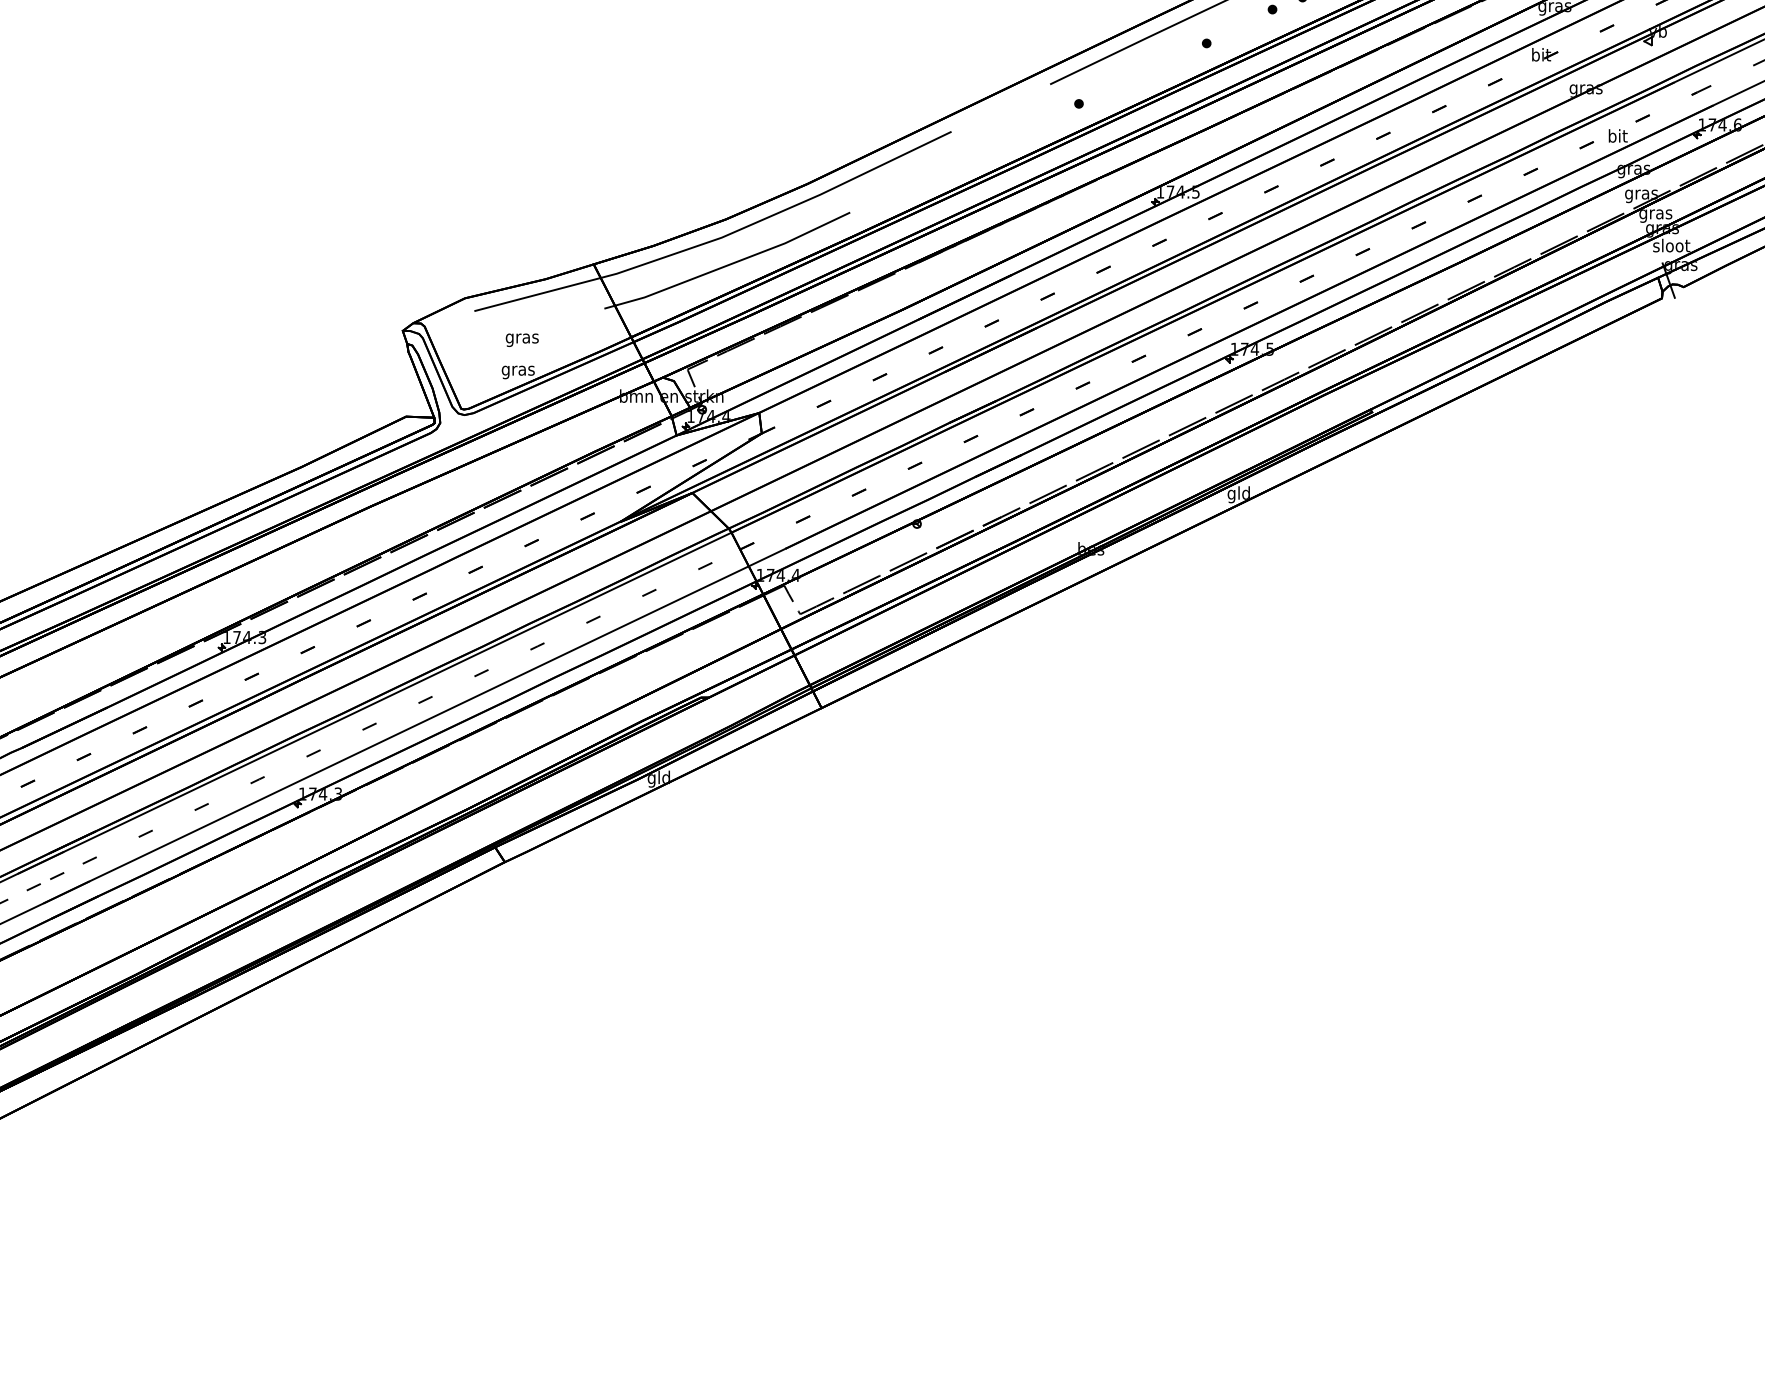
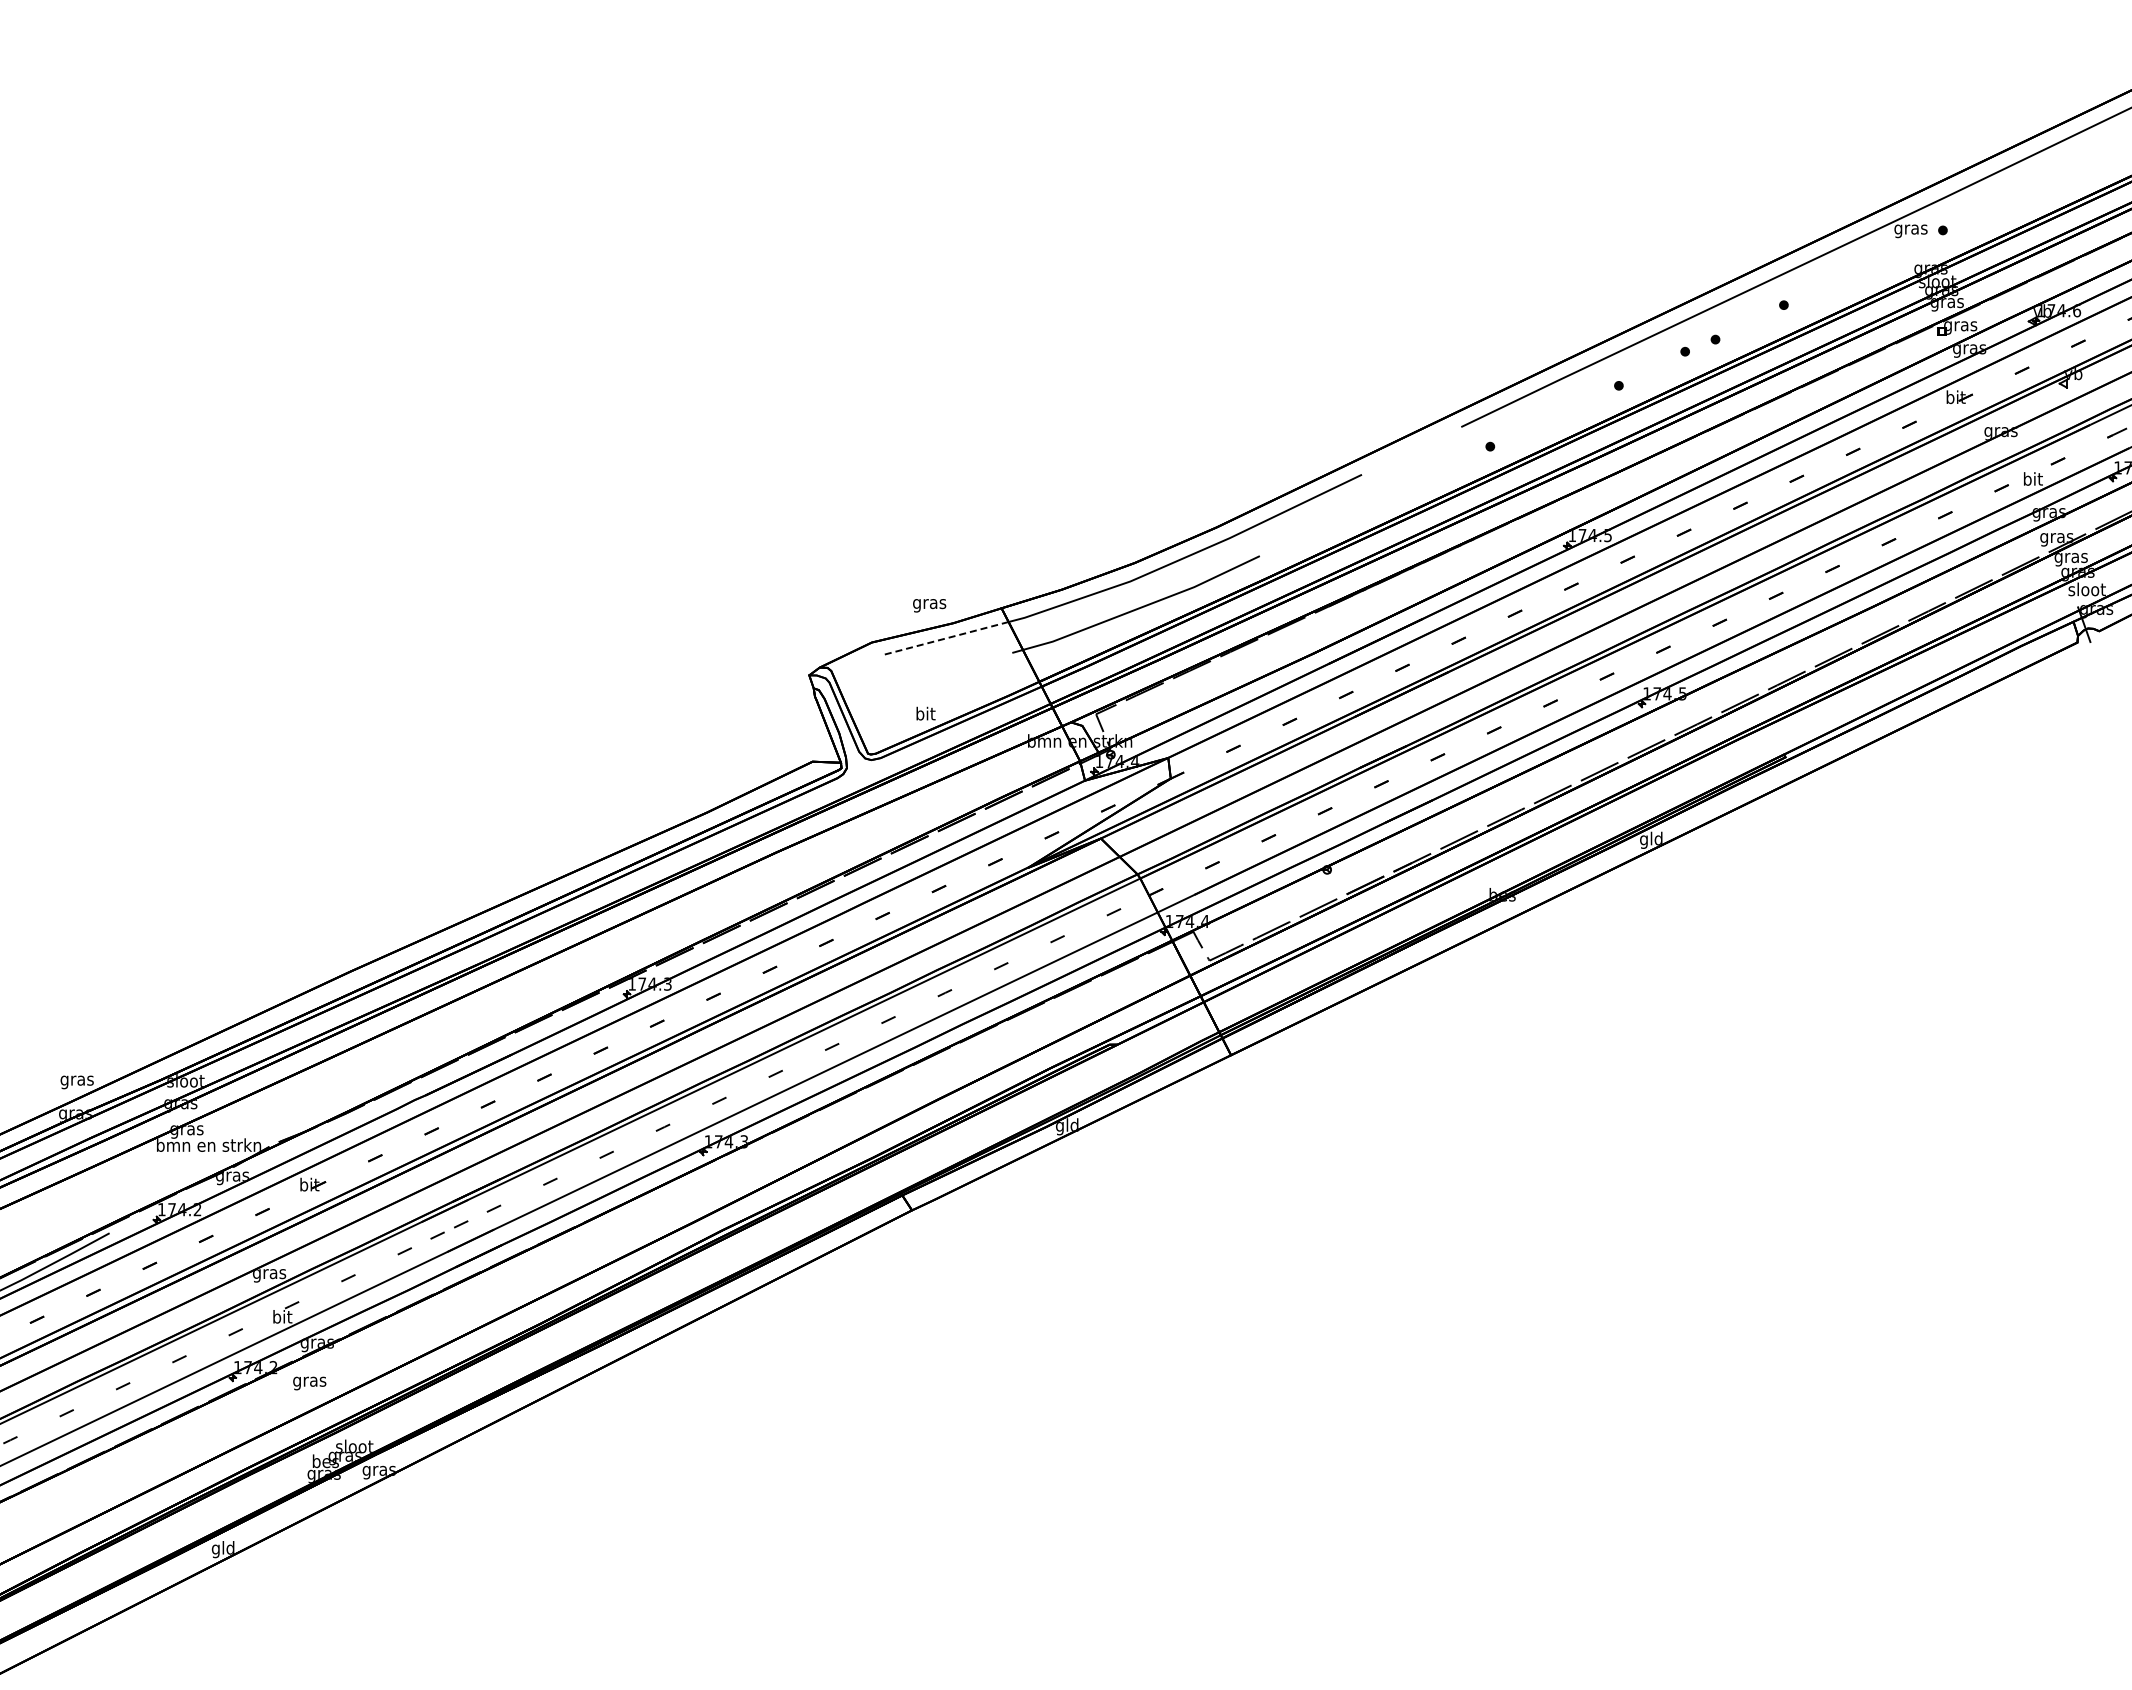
line: (537, 294) -> (944, 638), solid -> dashed
text: (522, 340) -> (929, 605), moved
text: (518, 369) -> (925, 714), gras -> bit

